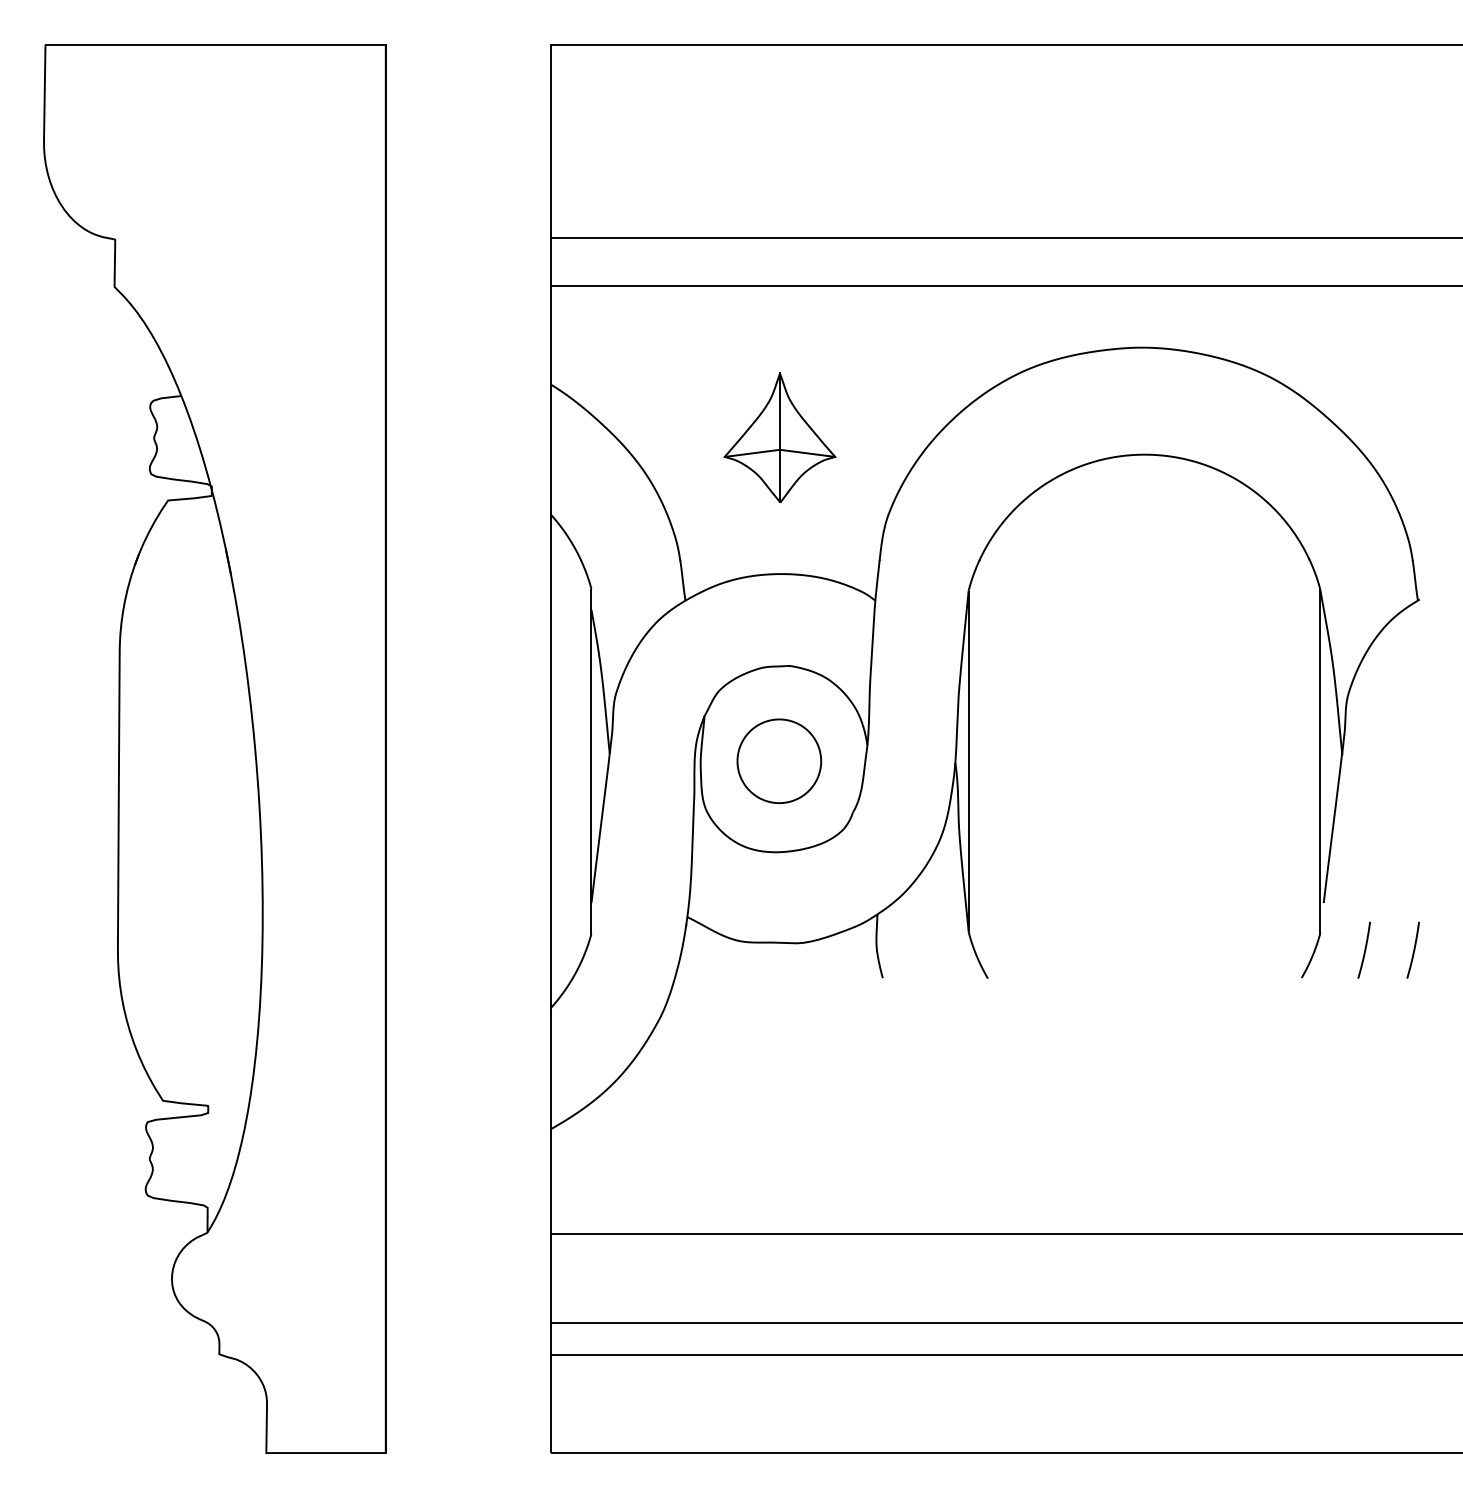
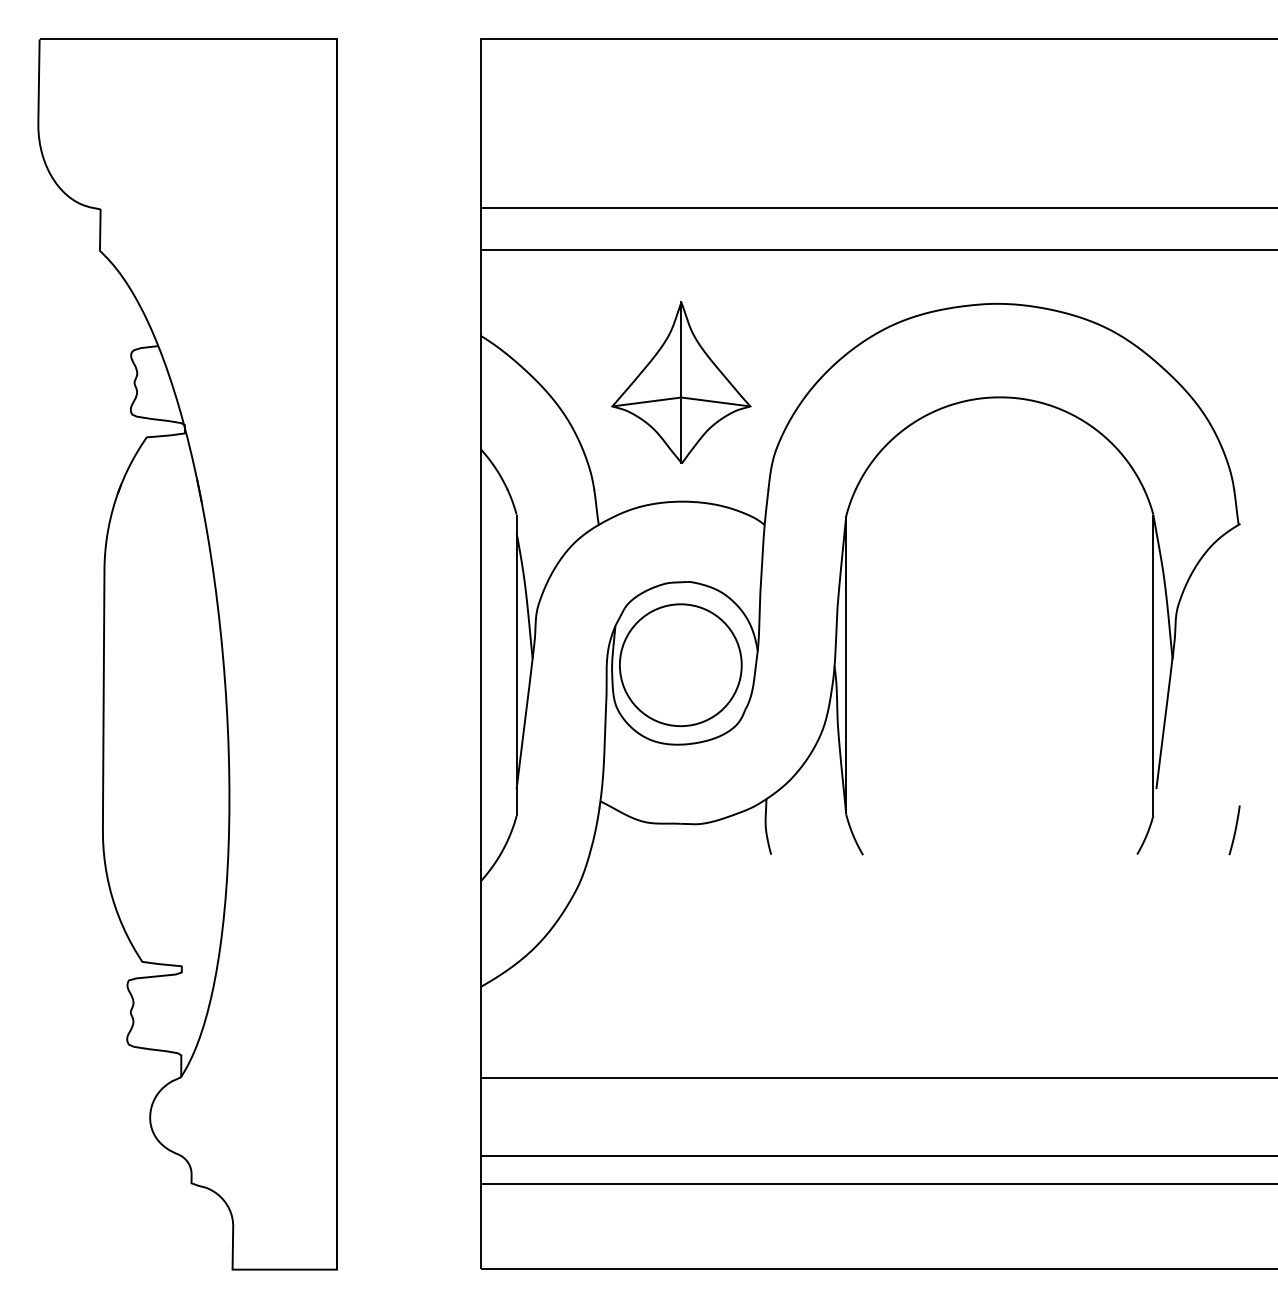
part: (779, 437) -> (680, 382), size x1.43
circle: (779, 761) -> (680, 665), size x1.67
curve: (1364, 949) -> (1192, 829), removed

